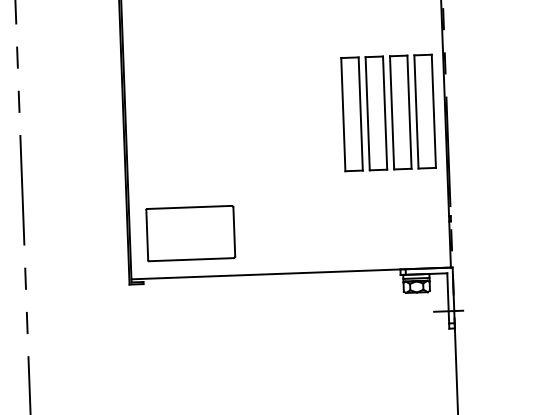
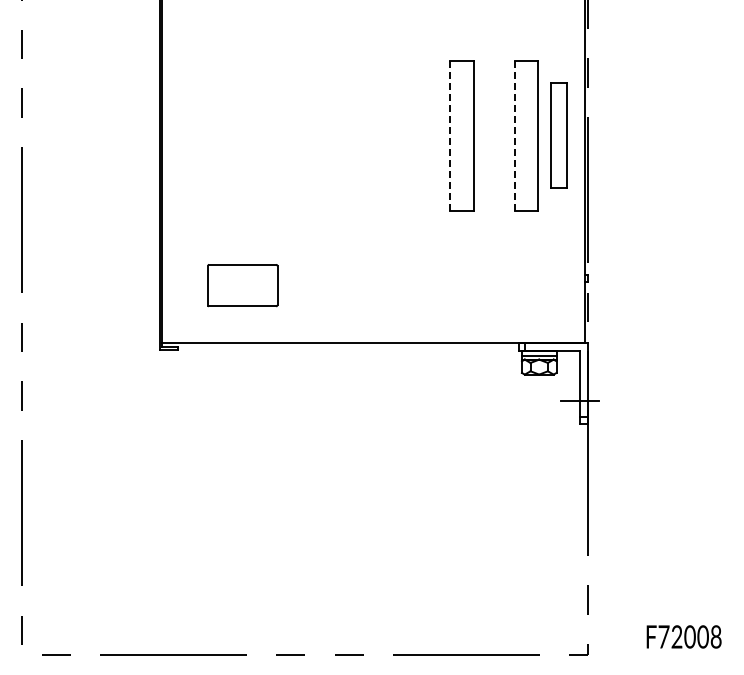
part: (424, 111) -> (558, 135), size x0.7
line: (392, 112) -> (515, 135), solid -> dashed
part: (376, 113) -> (494, 135), removed
line: (343, 114) -> (450, 135), solid -> dashed
part: (190, 233) -> (242, 285), size x0.6

